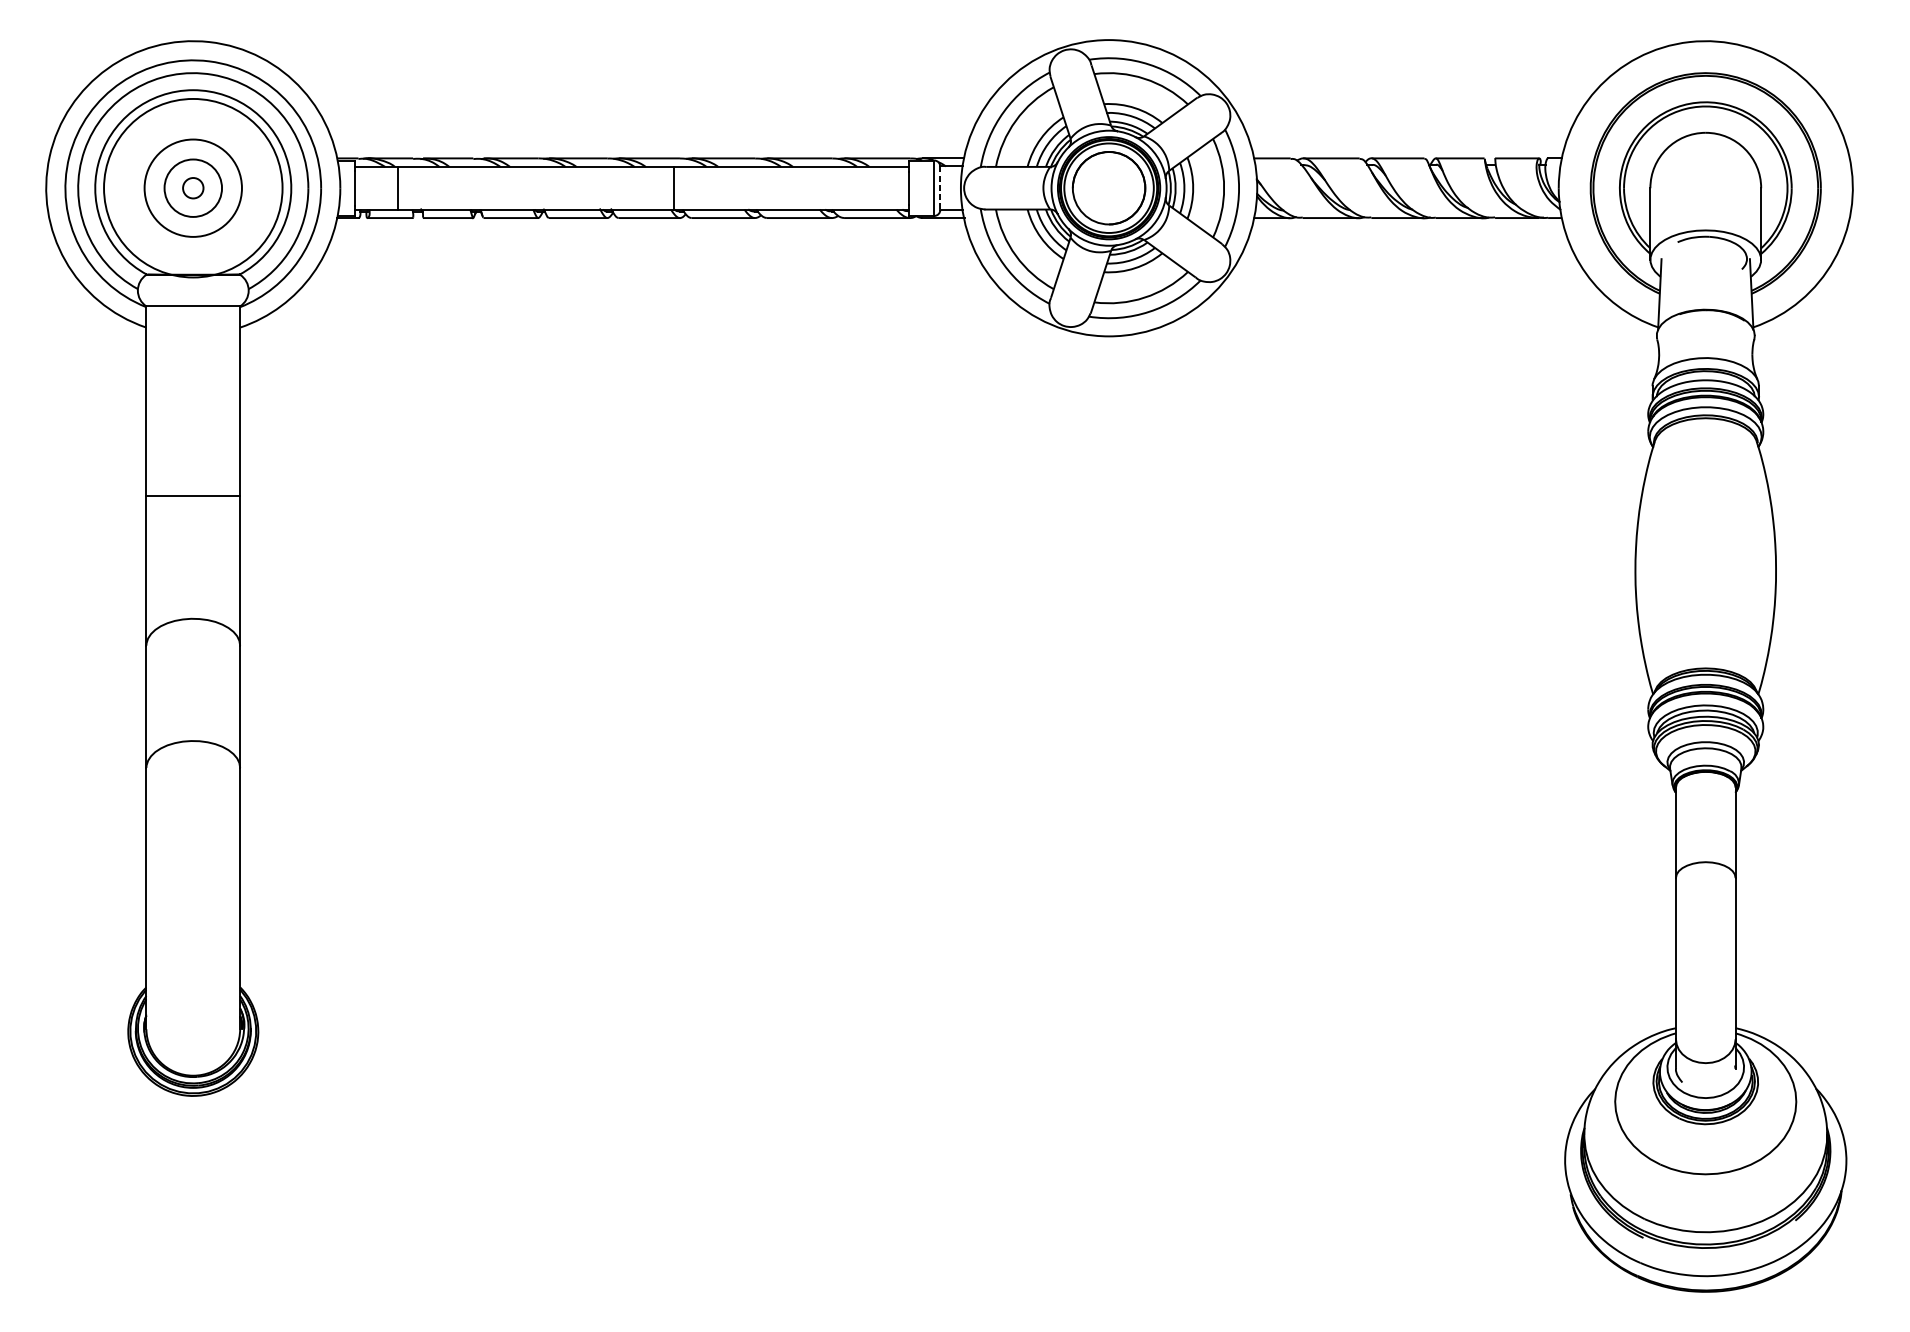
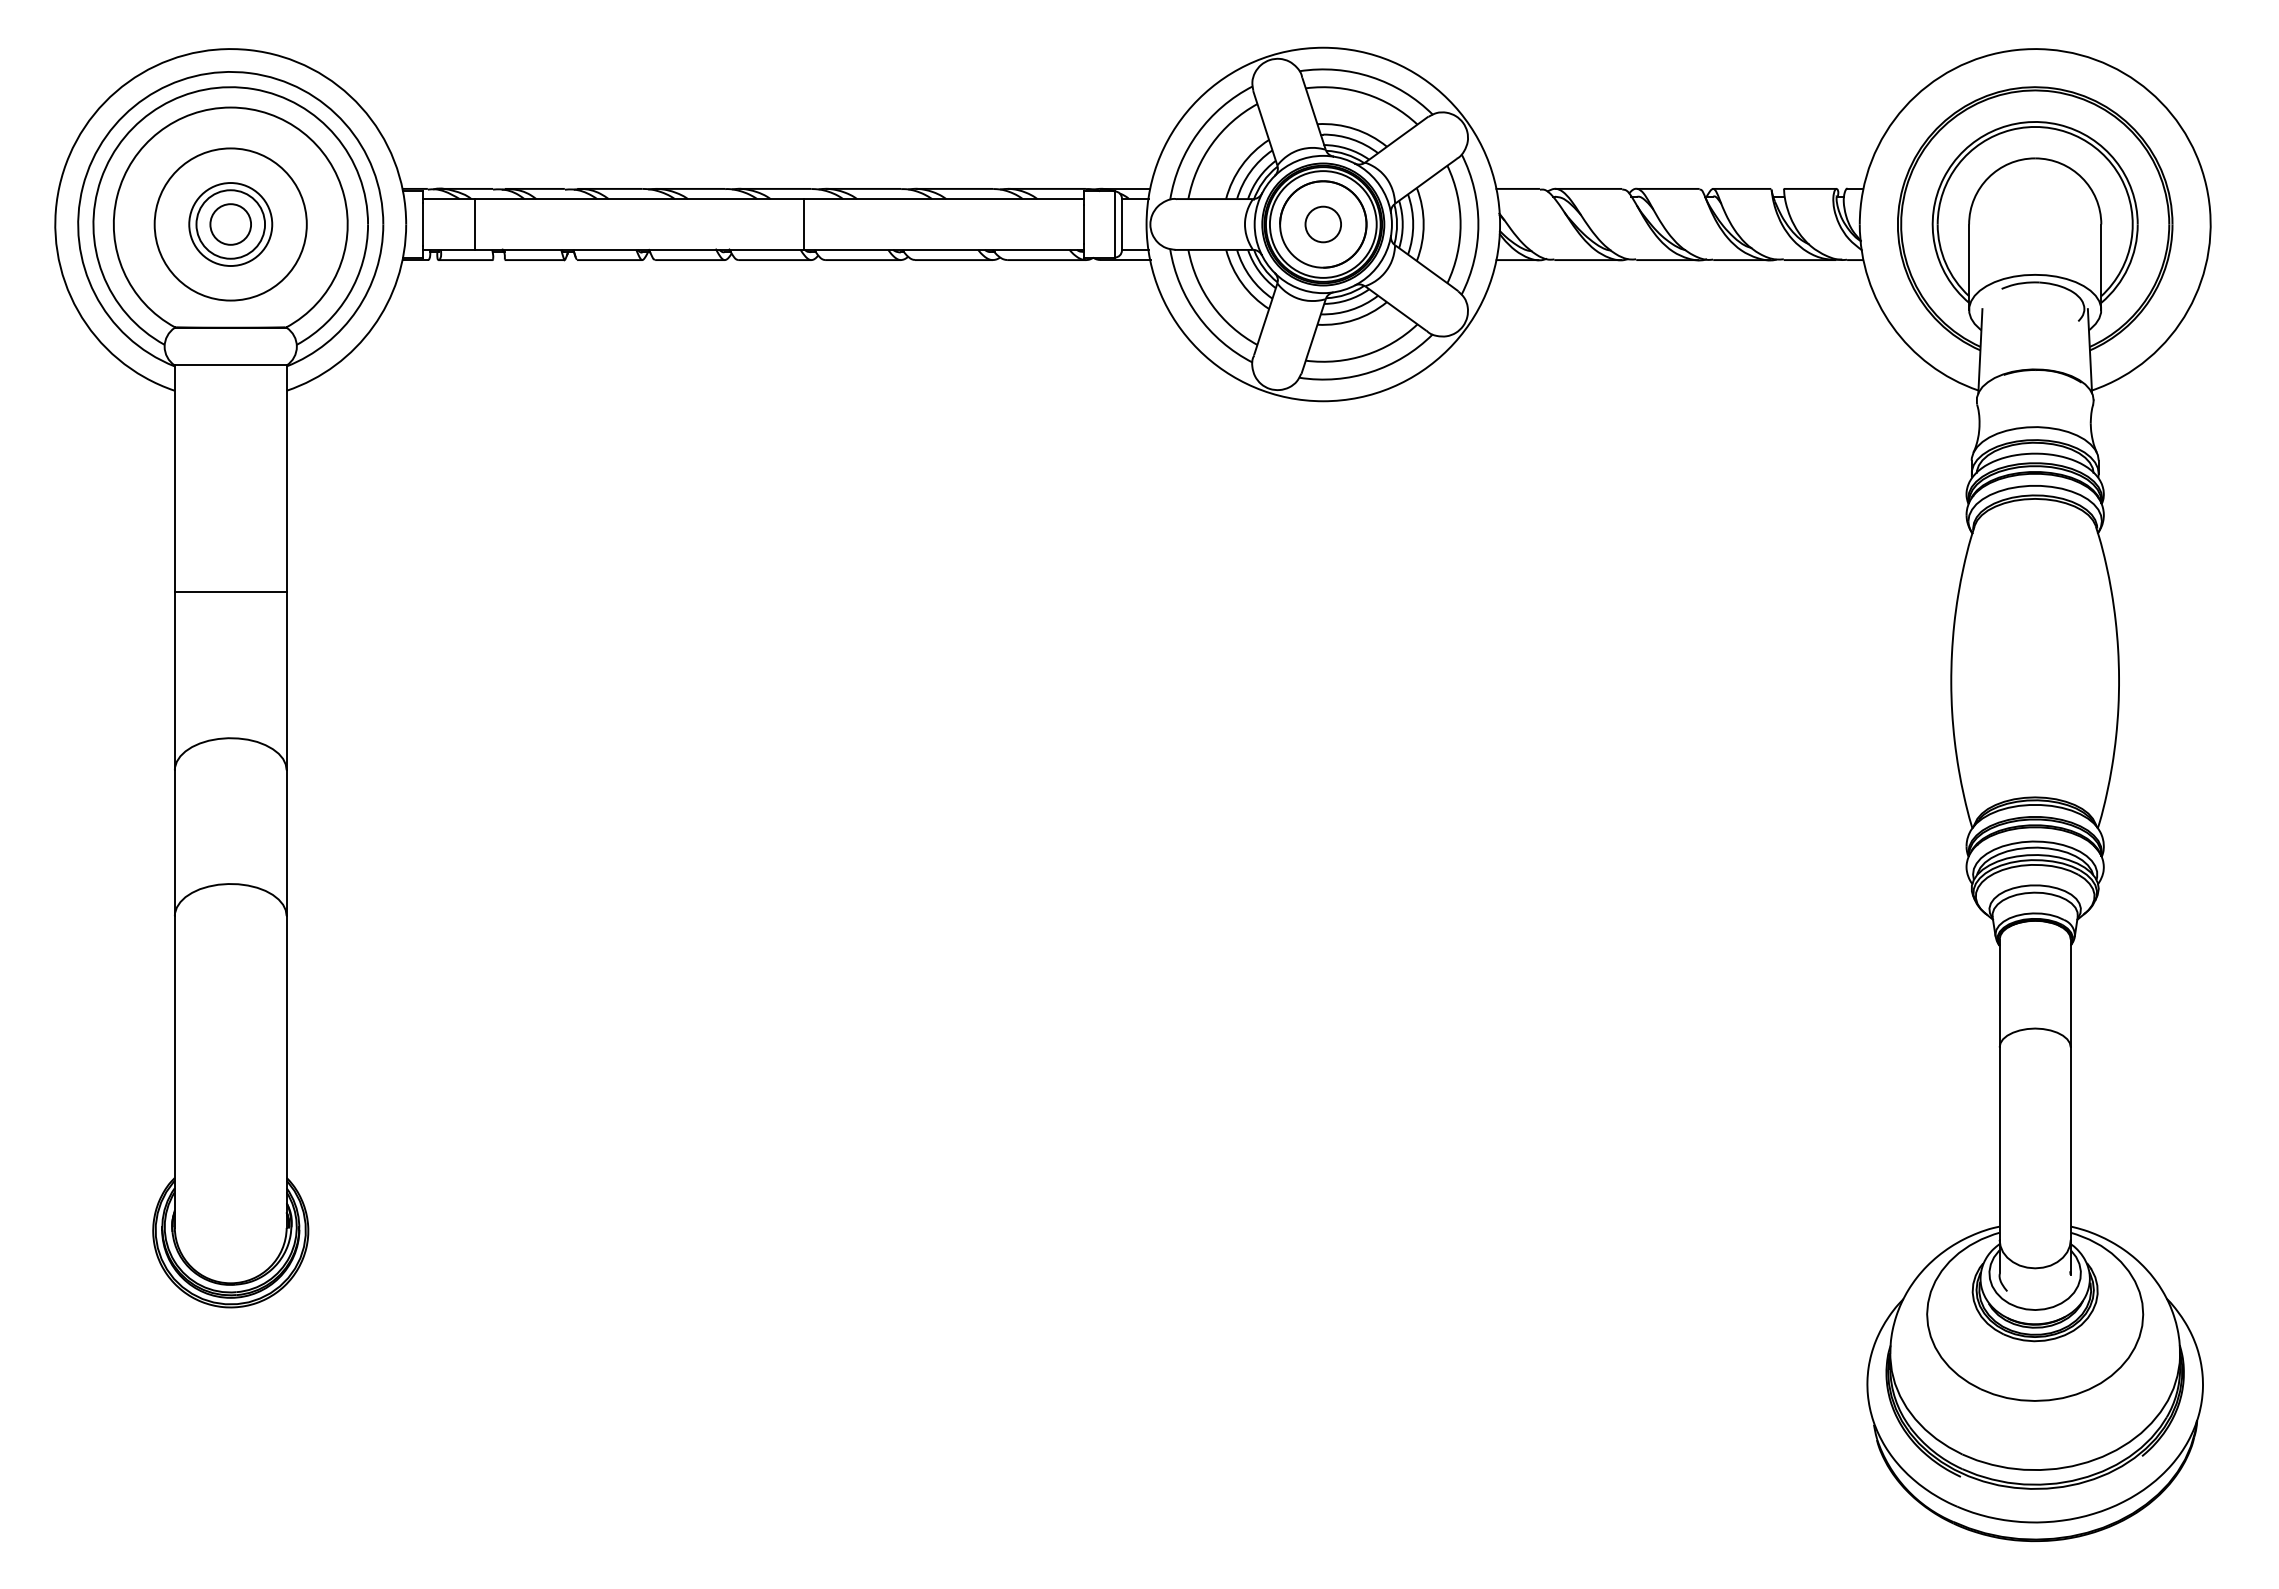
circle: (193, 188) -> (230, 224), size x0.71
circle: (193, 188) -> (230, 224), size x0.71
circle: (193, 188) -> (230, 224), size x1.67
line: (939, 188) -> (1121, 224), dashed -> solid
circle: (1108, 188) -> (1322, 224), added

